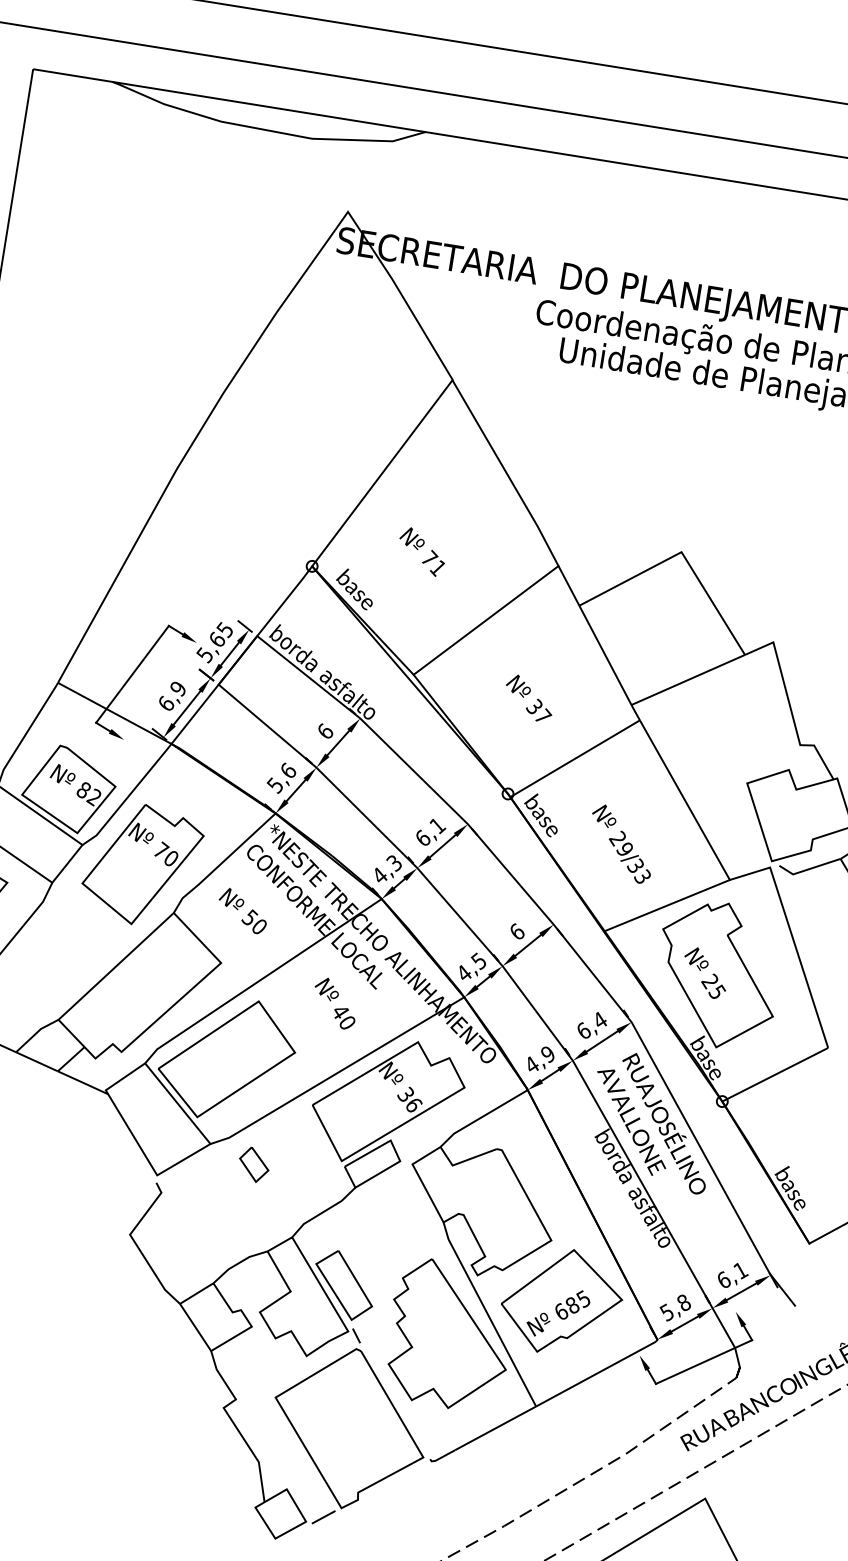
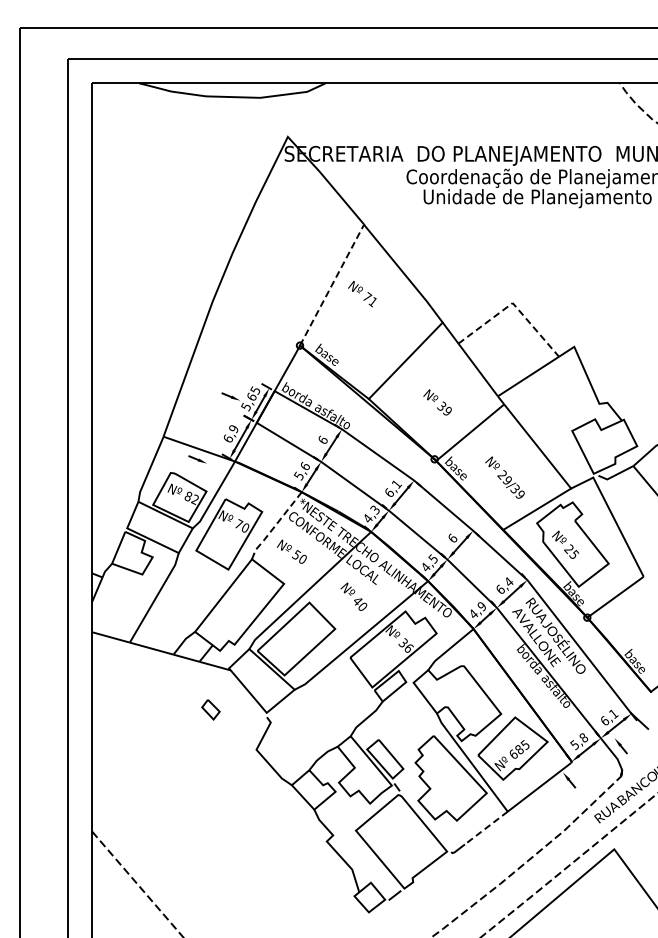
line: (383, 472) -> (332, 284), solid -> dashed
text: (422, 552) -> (362, 294), moved
line: (682, 553) -> (513, 303), solid -> dashed
line: (131, 673) -> (205, 424), removed
text: (542, 715) -> (447, 410), 37 -> 39
line: (220, 863) -> (274, 526), solid -> dashed
text: (641, 876) -> (519, 494), 29/33 -> 29/39
part: (253, 1164) -> (210, 709), moved
line: (703, 1362) -> (600, 770), removed
line: (495, 1429) -> (486, 828), solid -> dashed

